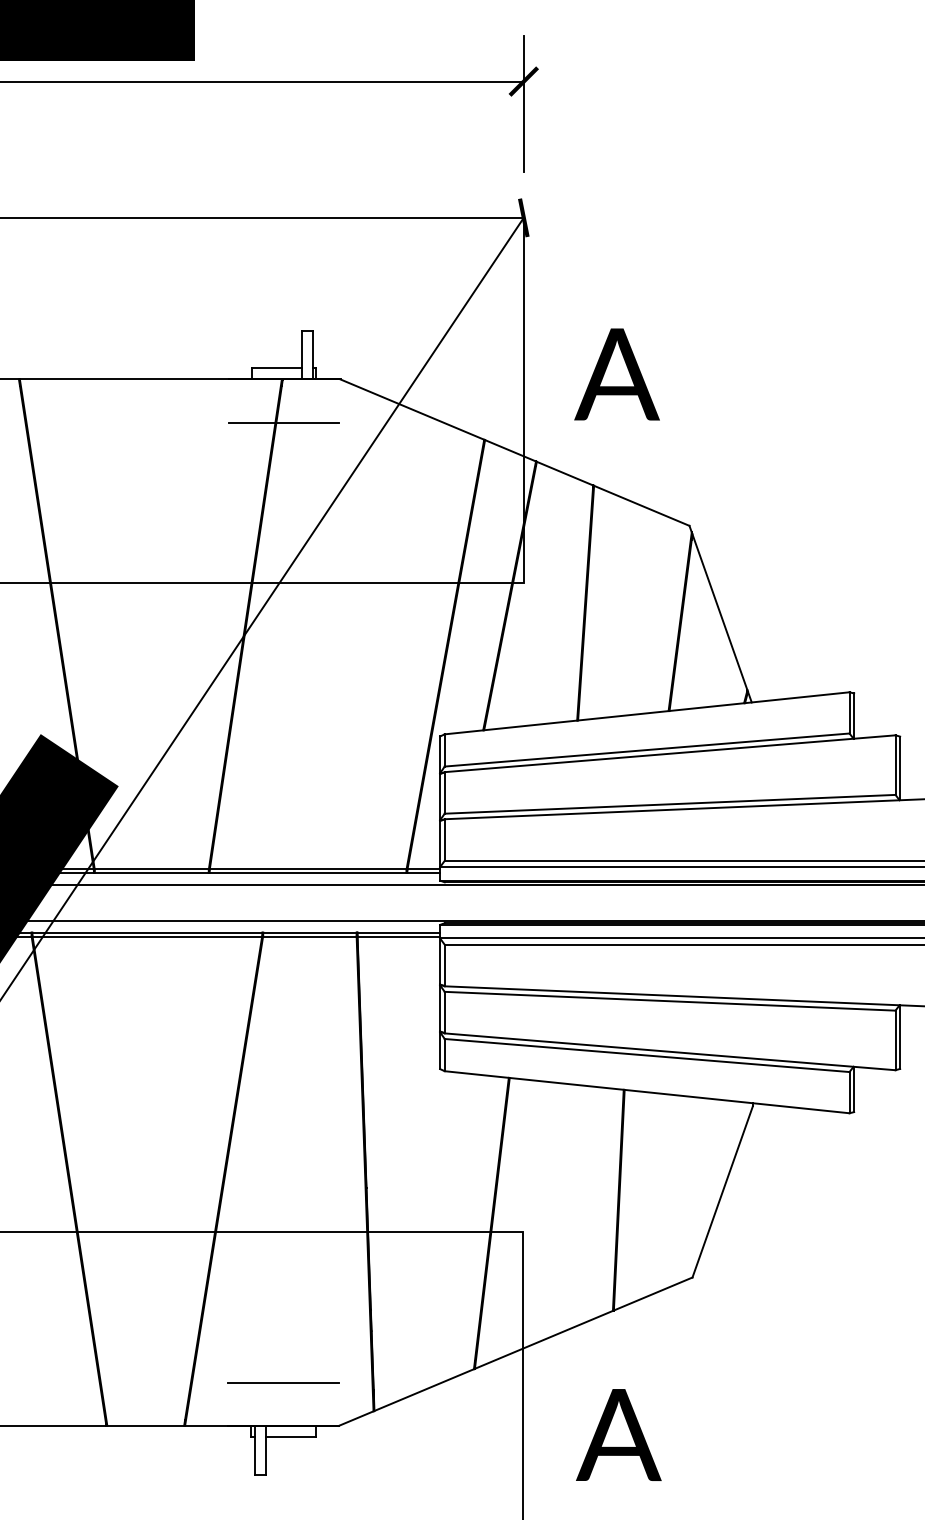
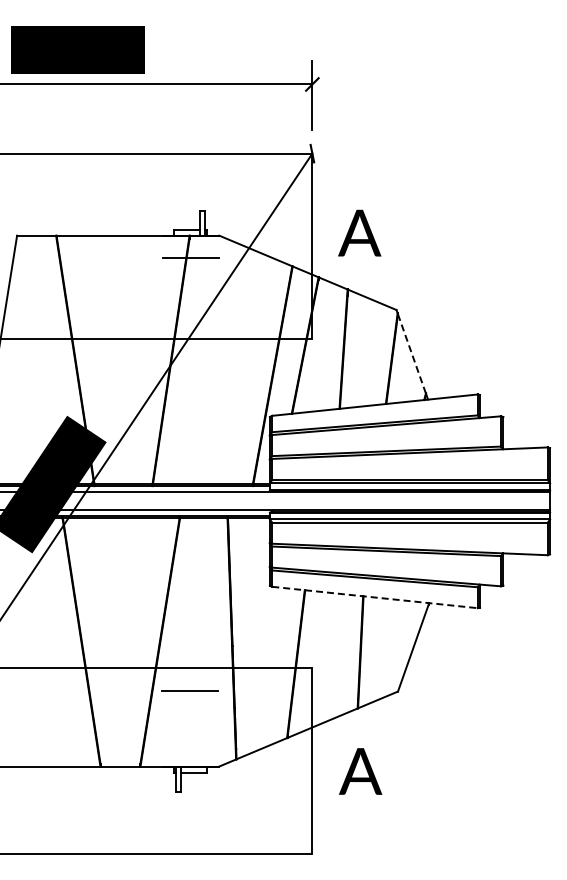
line: (719, 611) -> (411, 353), solid -> dashed
line: (648, 1092) -> (375, 597), solid -> dashed
line: (281, 1381) -> (189, 690), moved

